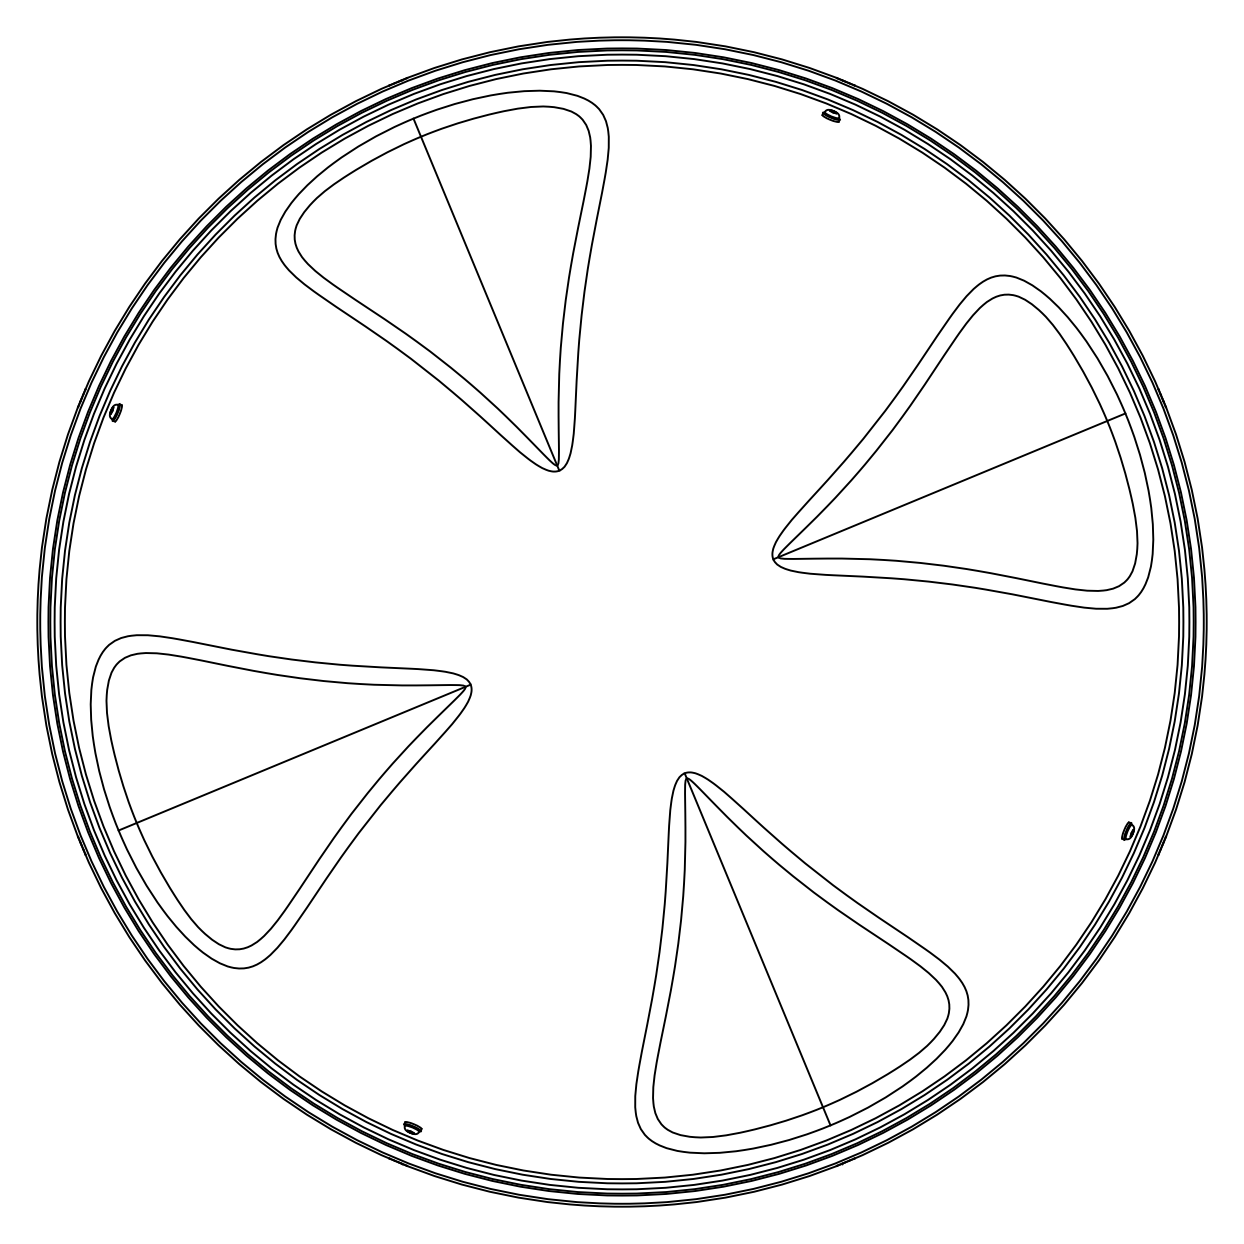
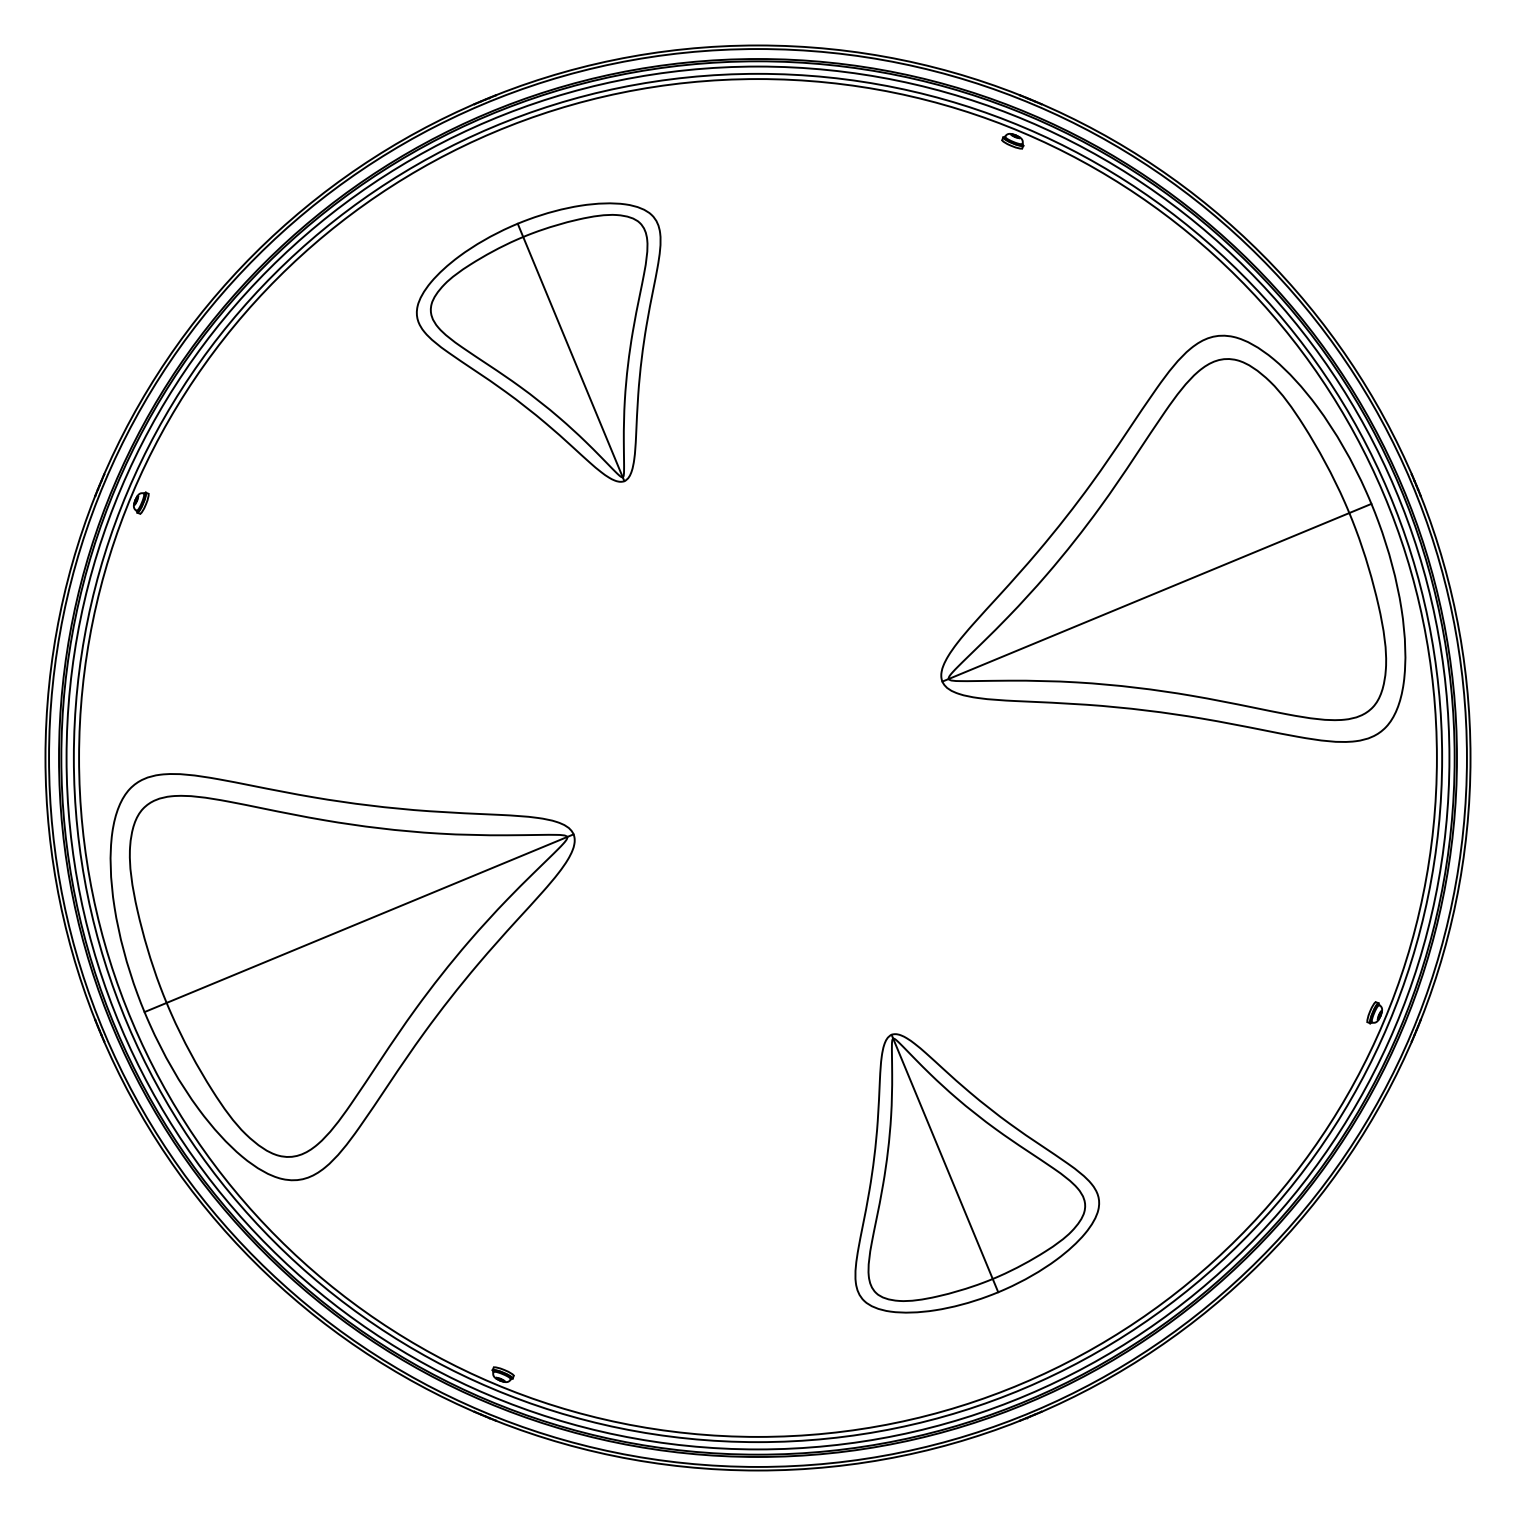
part: (441, 281) -> (538, 342), size x0.6
part: (802, 962) -> (977, 1173), size x0.6

